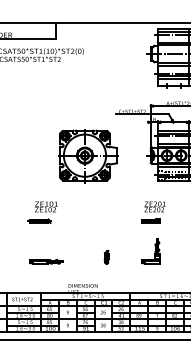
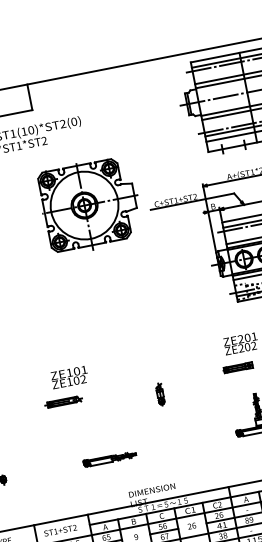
part: (88, 156) -> (90, 205), moved
part: (106, 256) -> (159, 393), moved
part: (46, 261) -> (110, 458), moved

